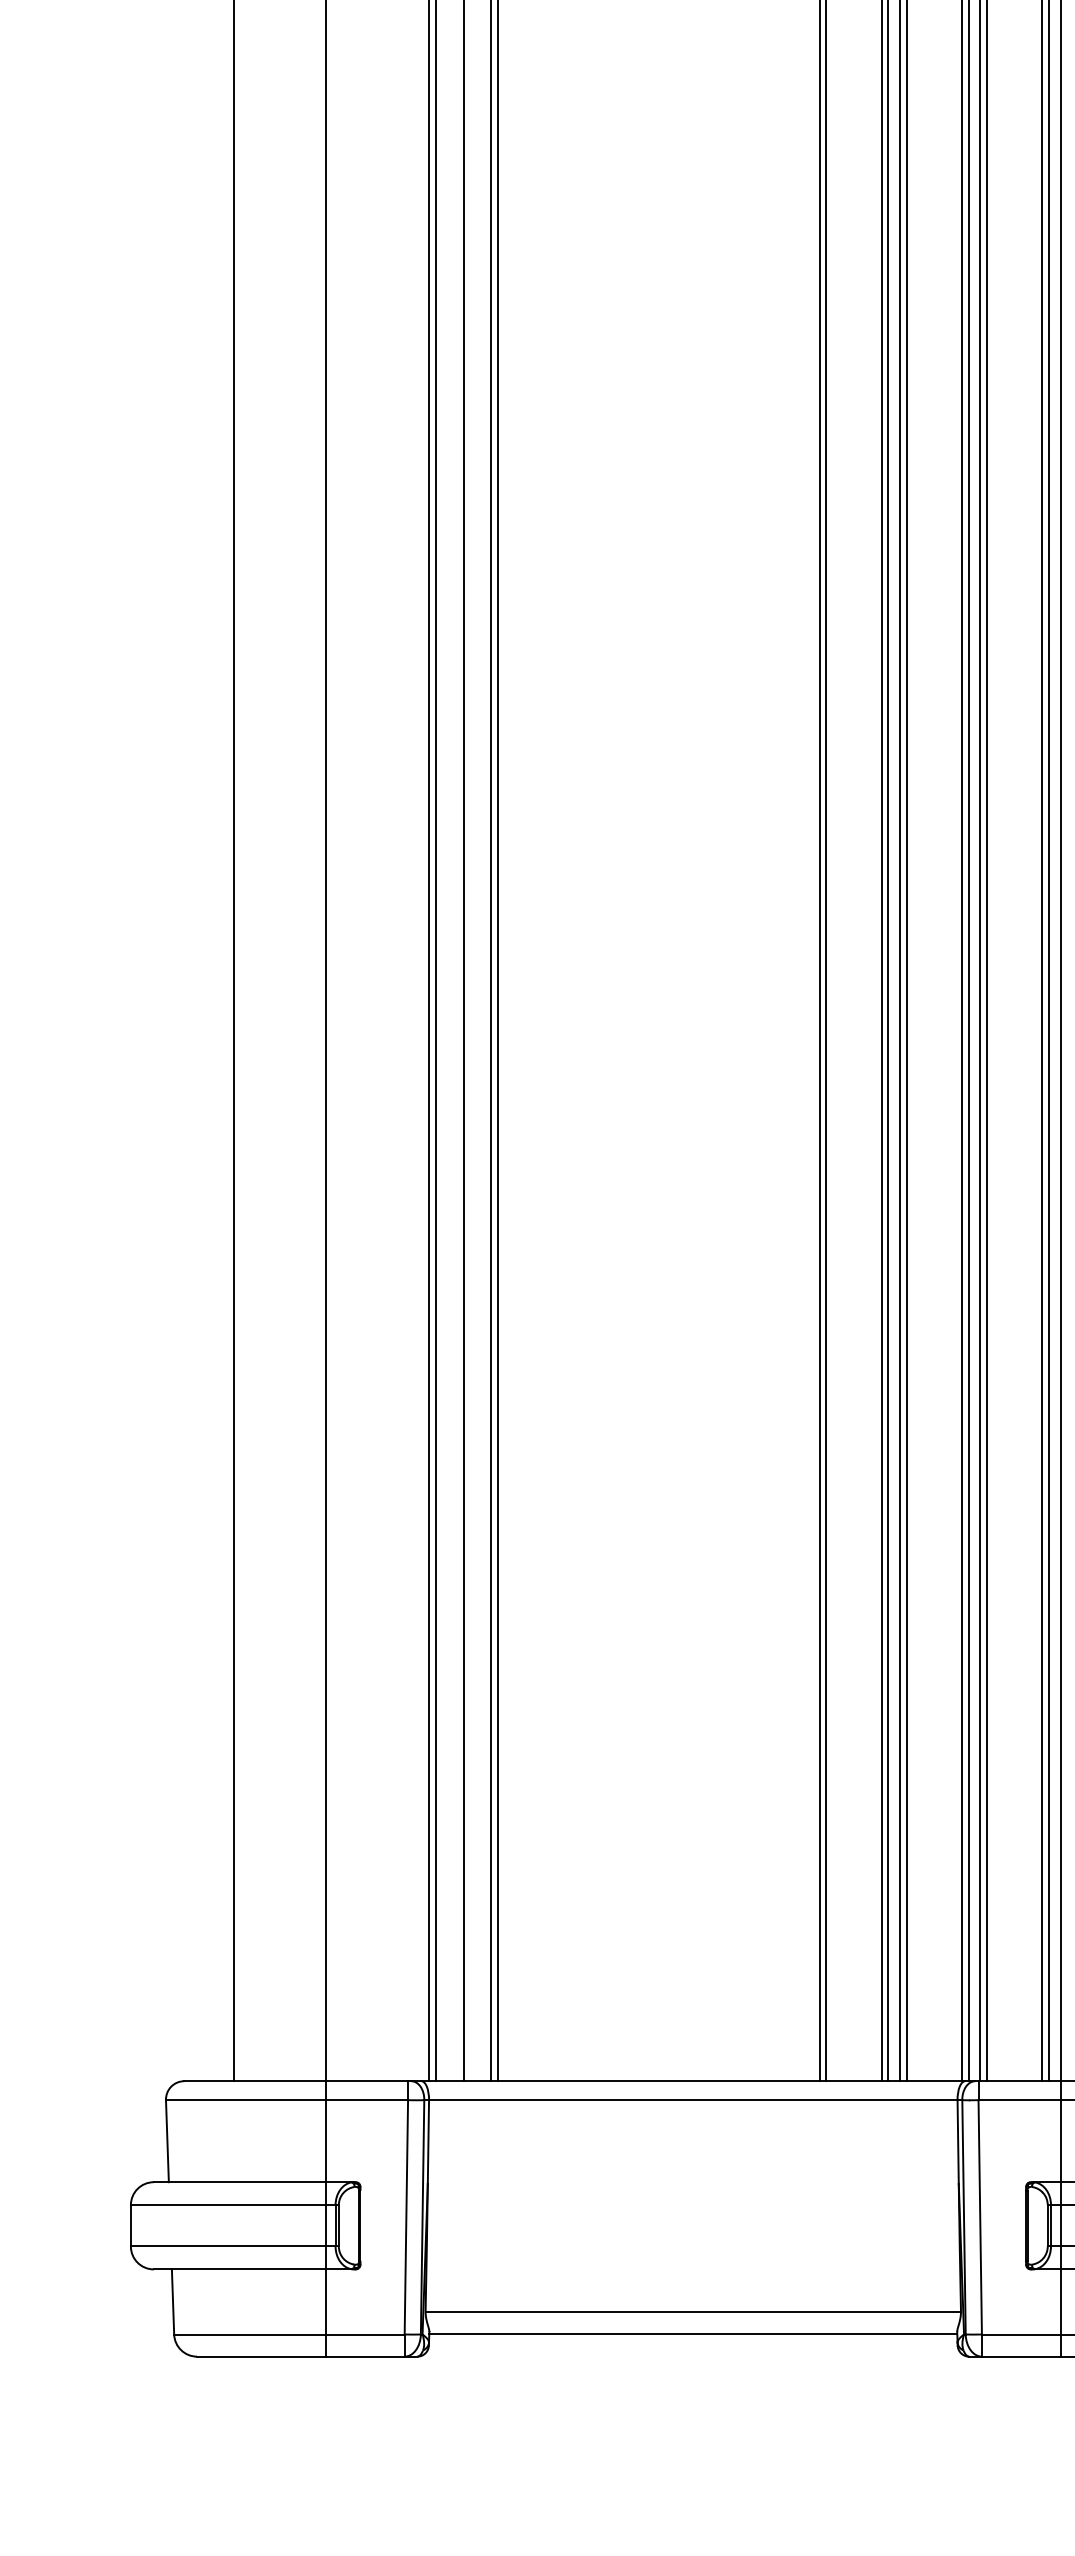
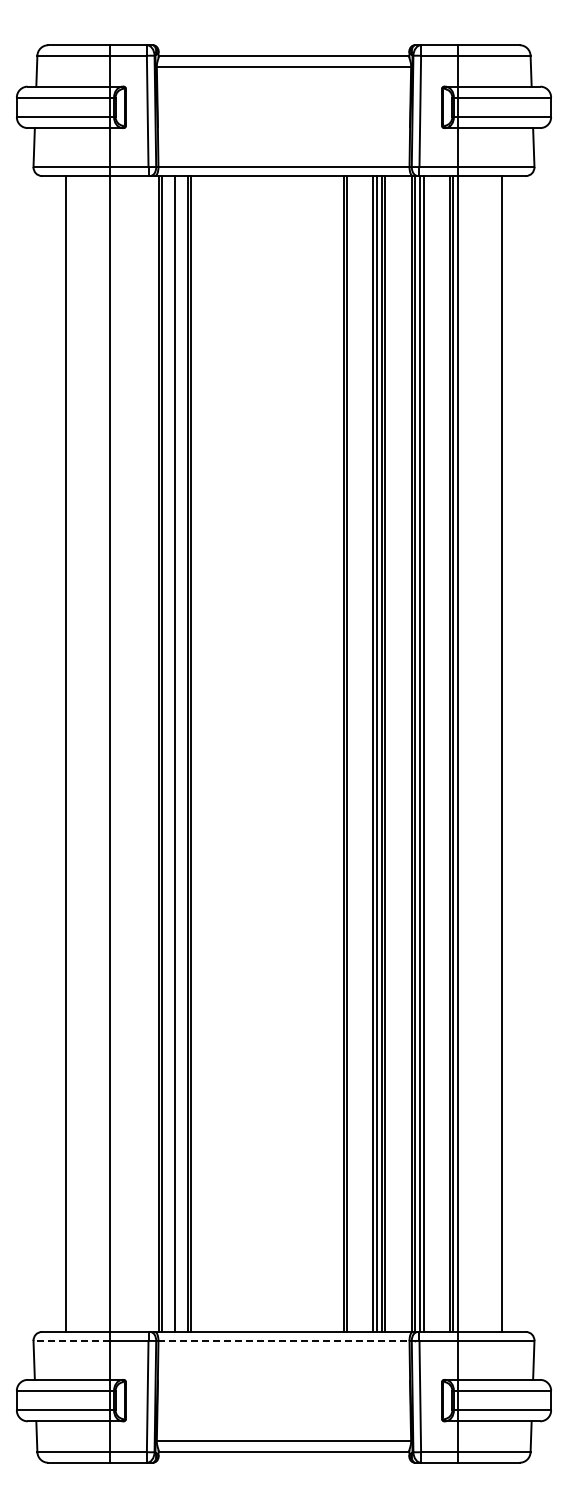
line: (245, 2099) -> (71, 1340), solid -> dashed
line: (694, 2099) -> (284, 1340), solid -> dashed

